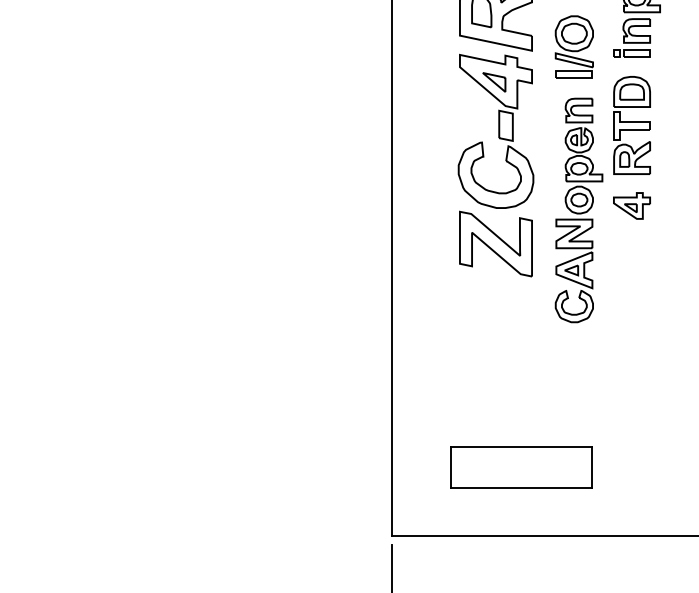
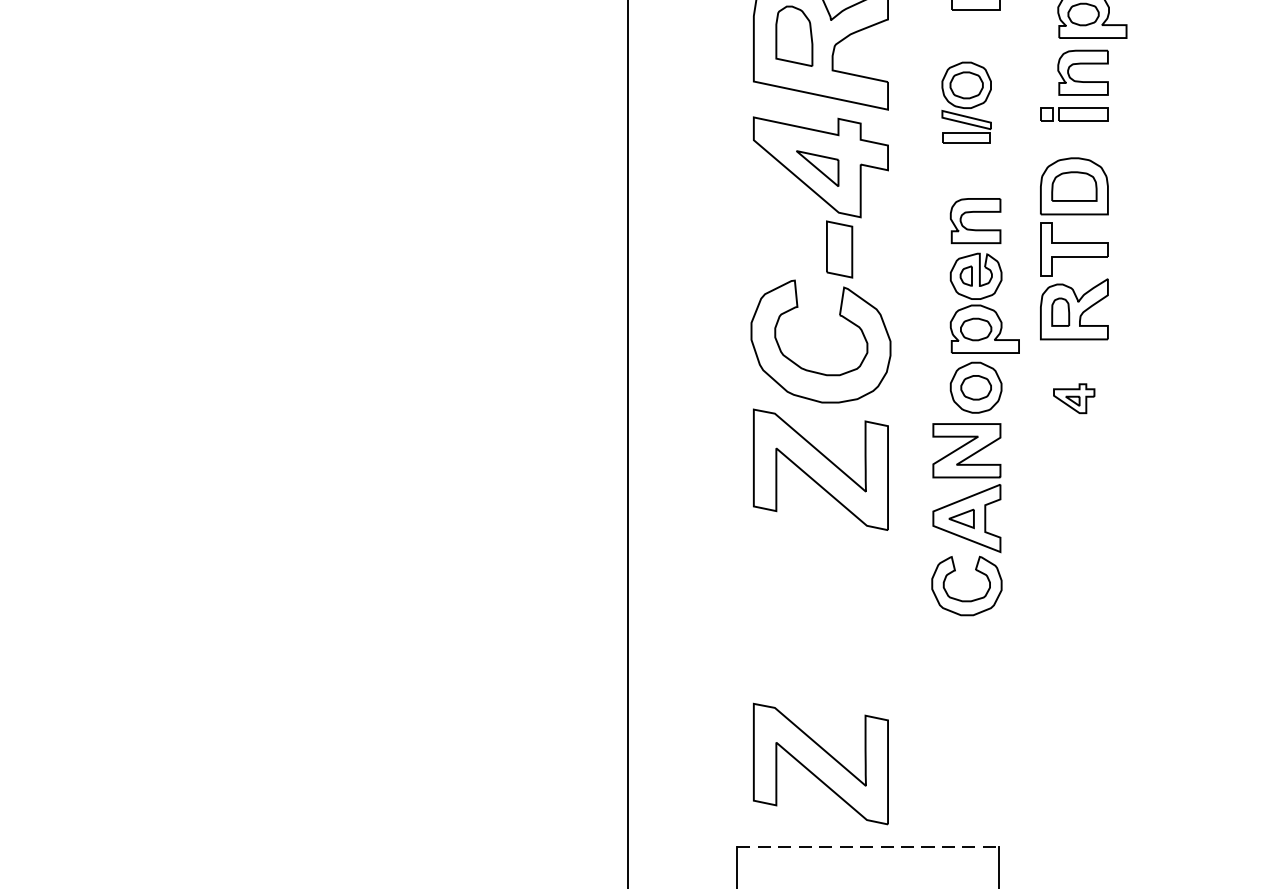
part: (573, 46) -> (965, 101), size x0.7
part: (631, 205) -> (1073, 397), size x0.6
part: (495, 401) -> (819, 762), added
line: (521, 446) -> (868, 846), solid -> dashed

